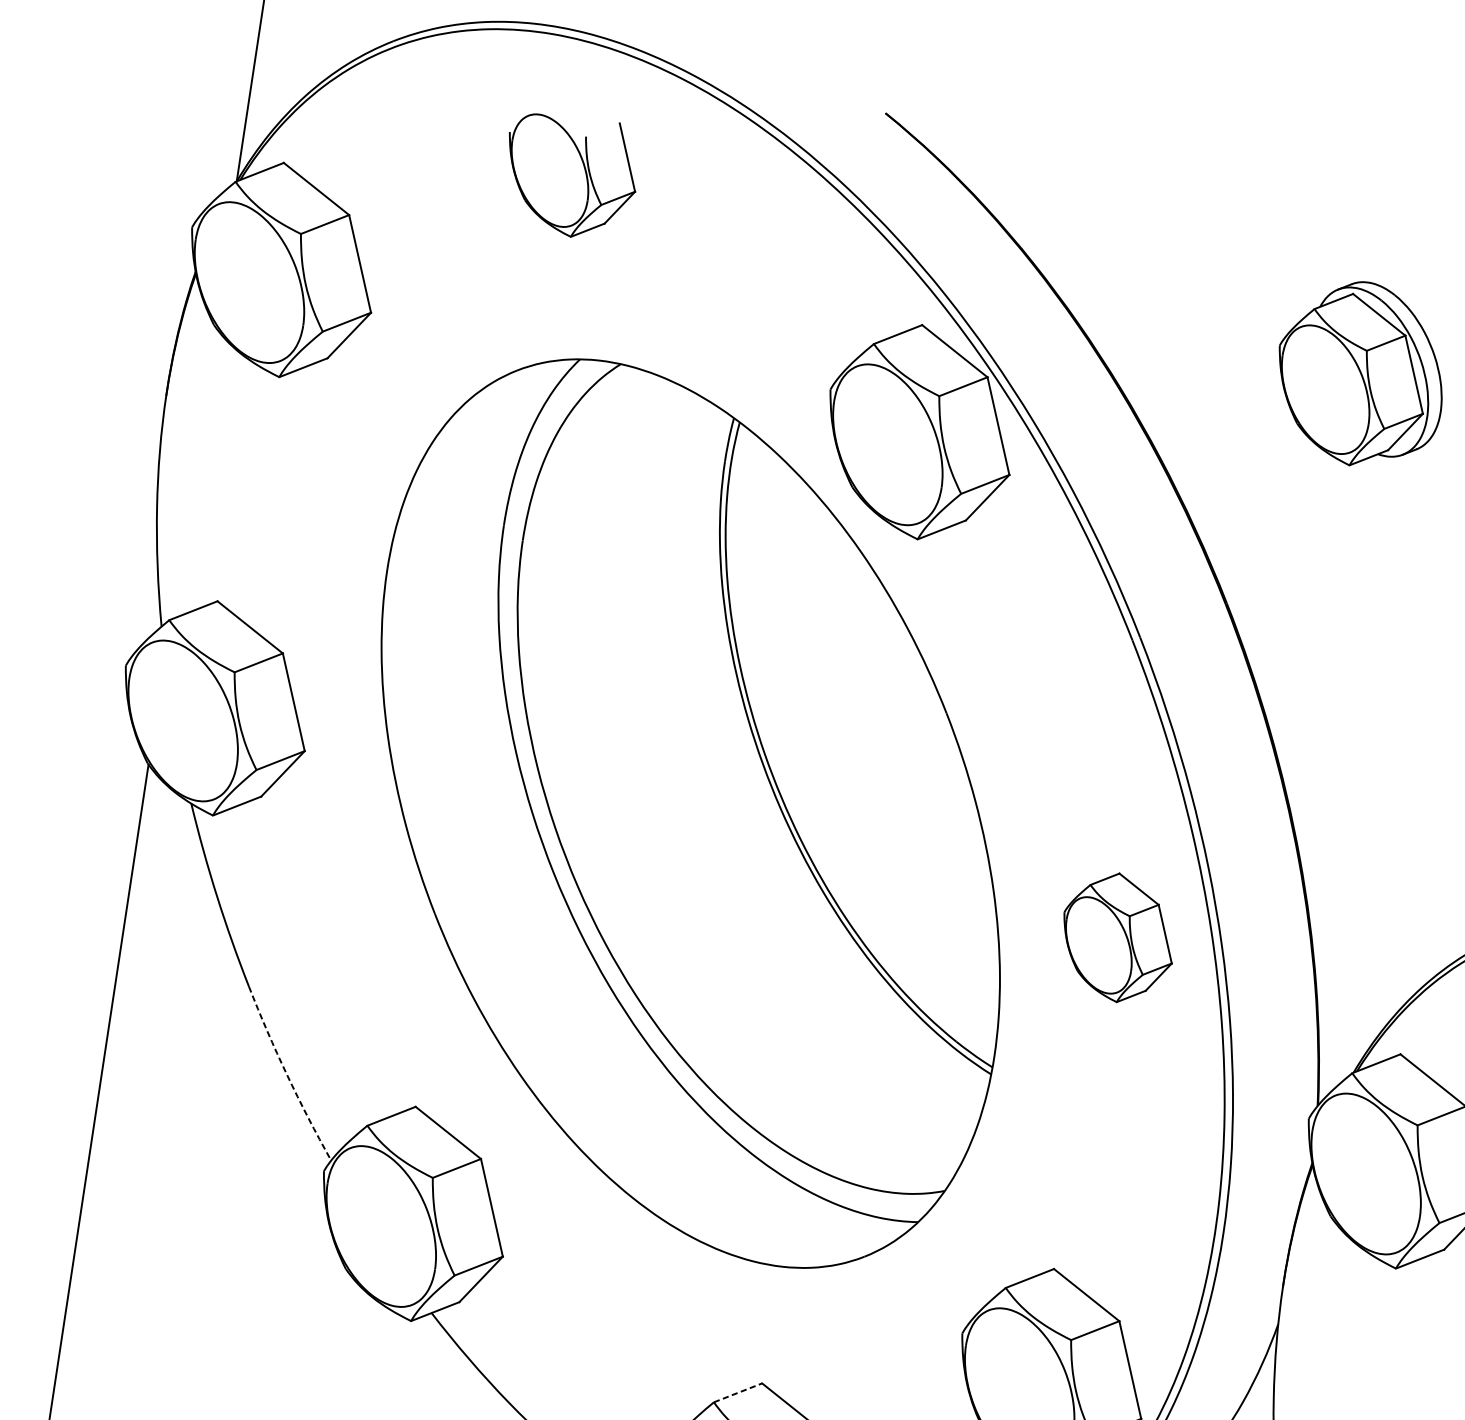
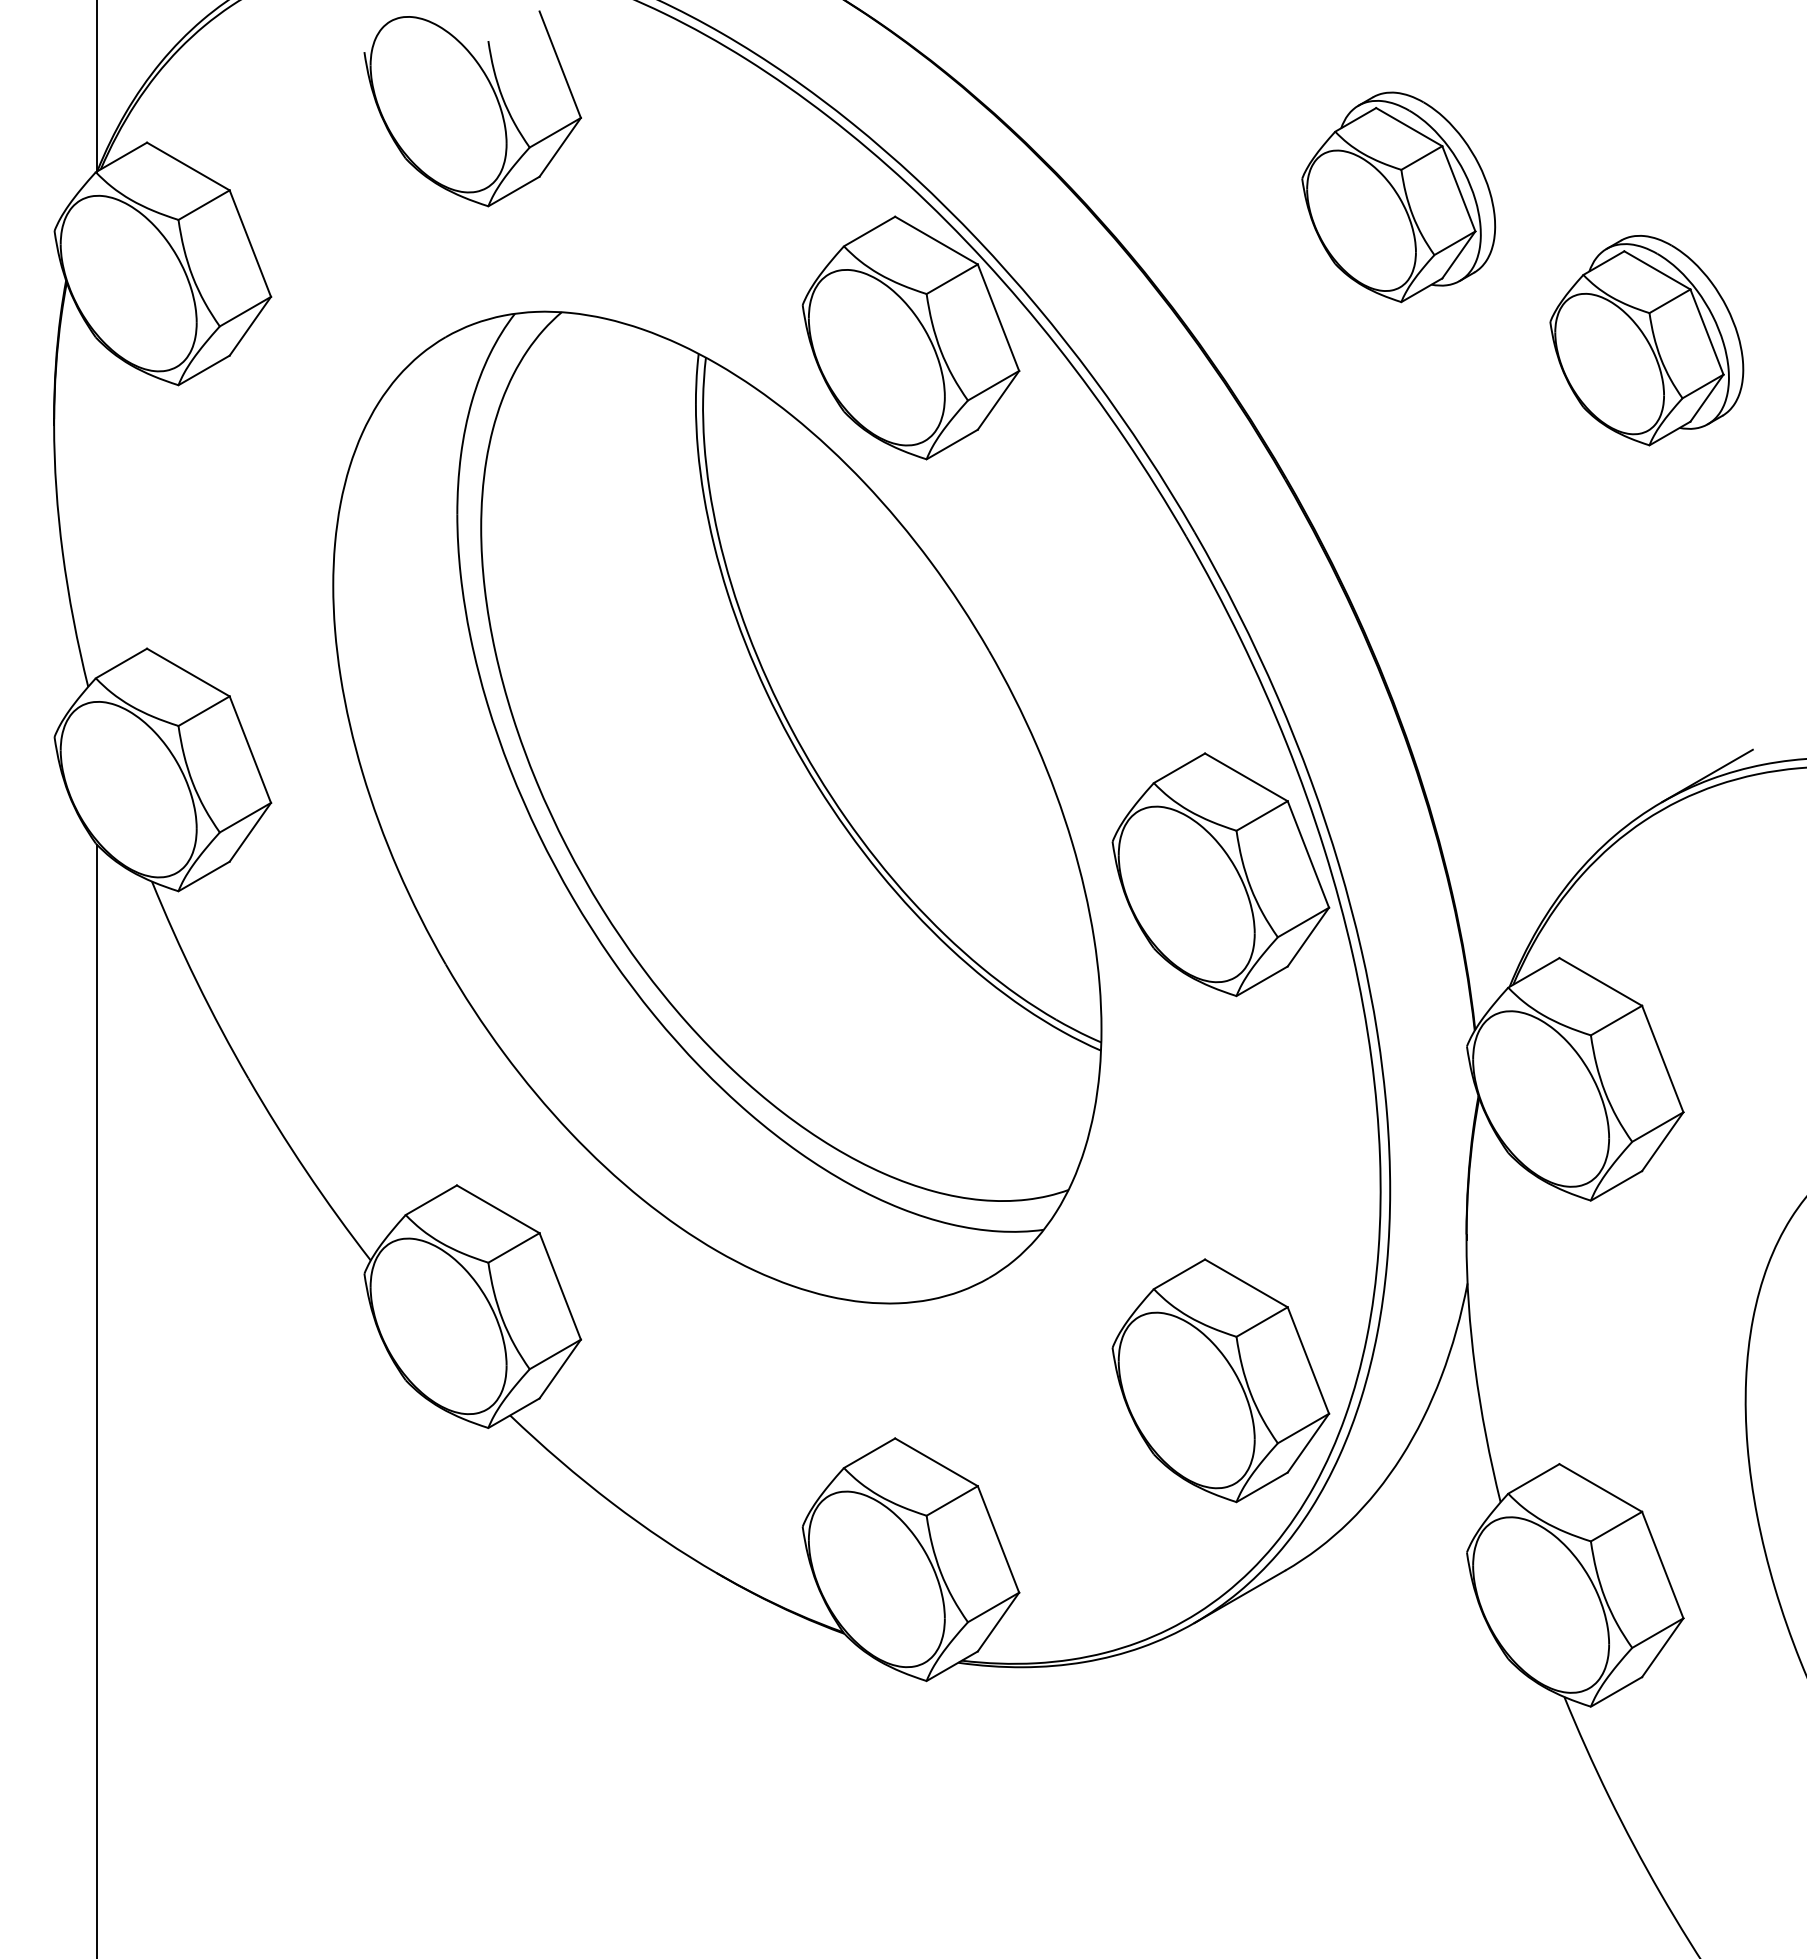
part: (570, 175) -> (472, 108), size x1.43
part: (1117, 937) -> (1220, 874), size x1.67
arc: (287, 1075) -> (306, 1171), dashed -> solid
line: (737, 1393) -> (869, 1453), dashed -> solid

